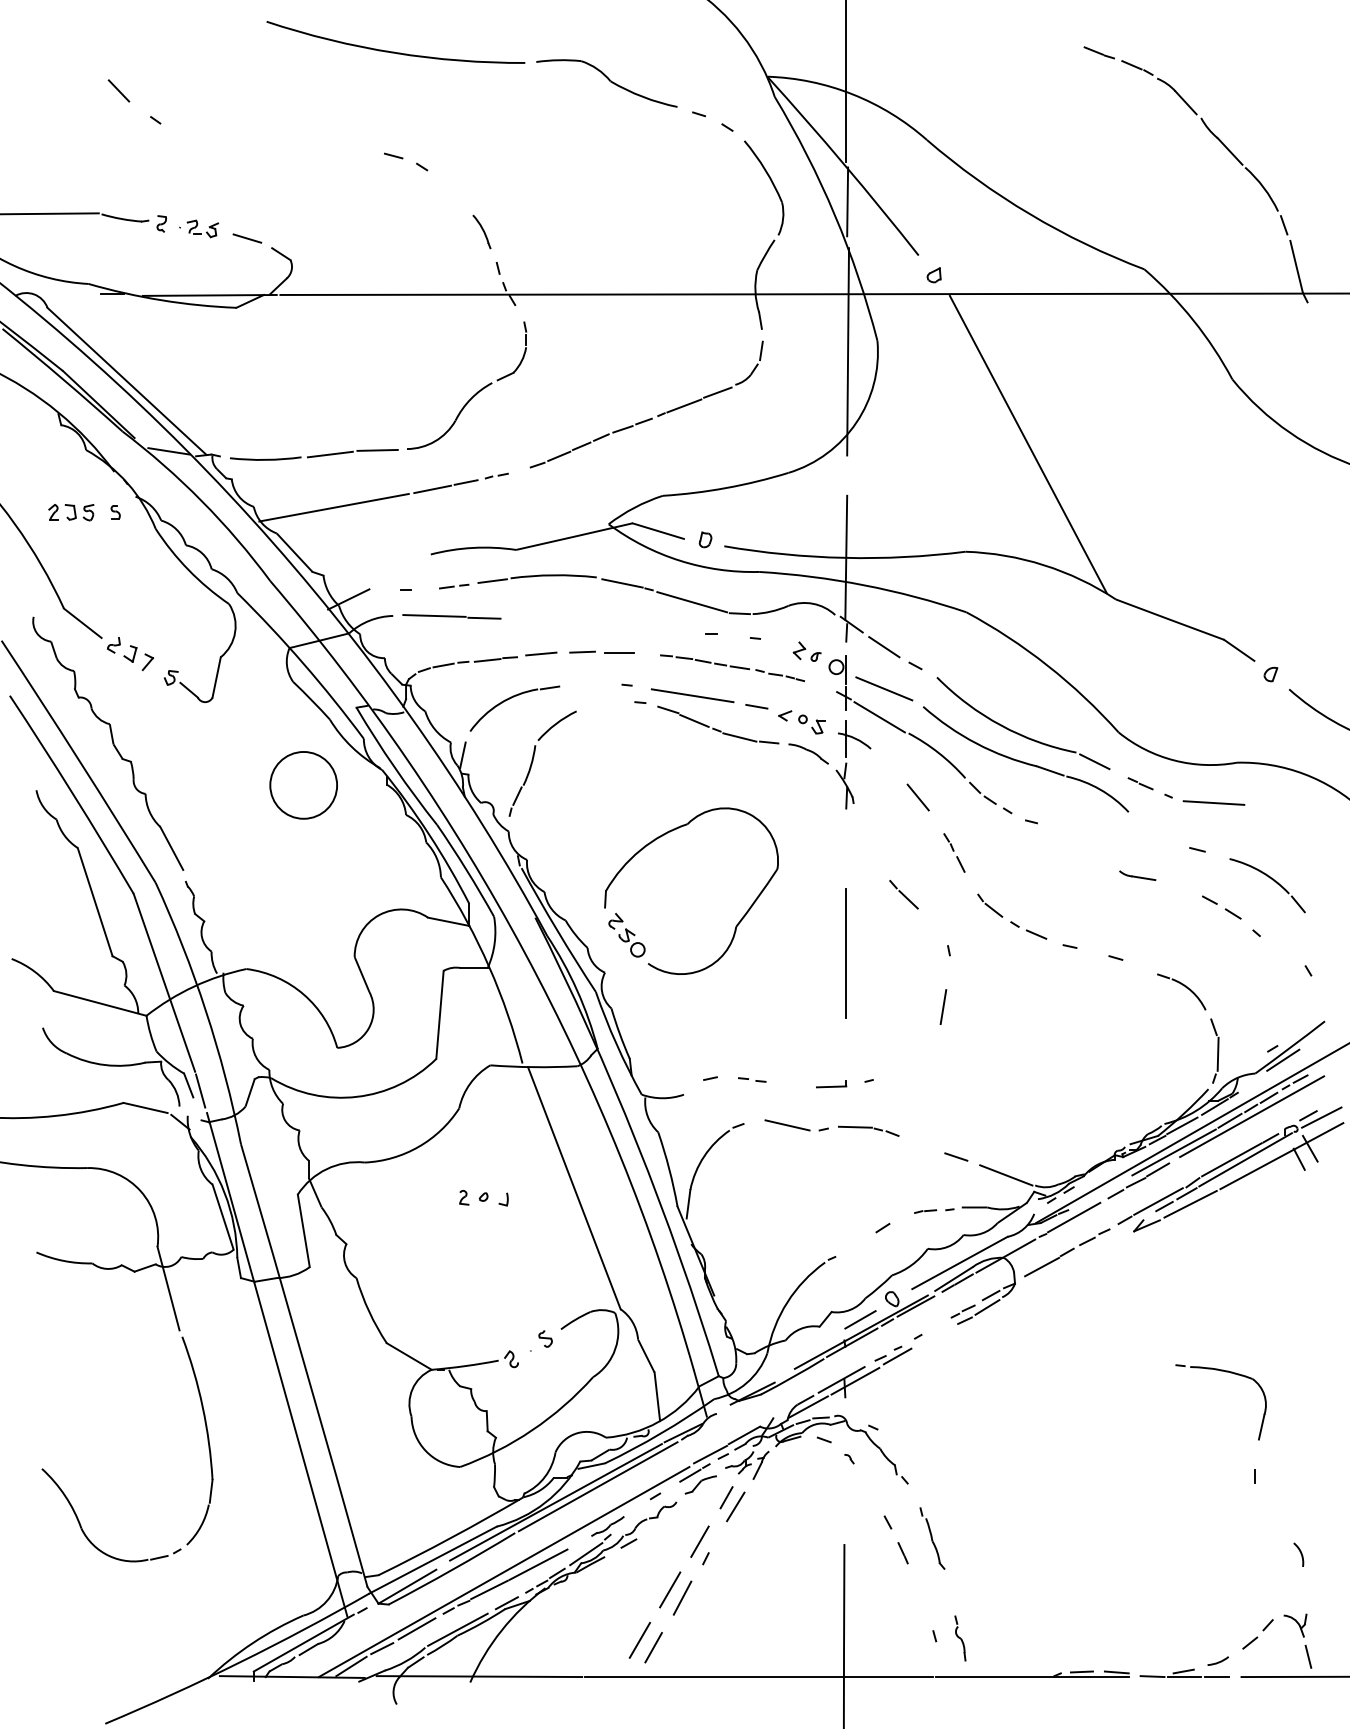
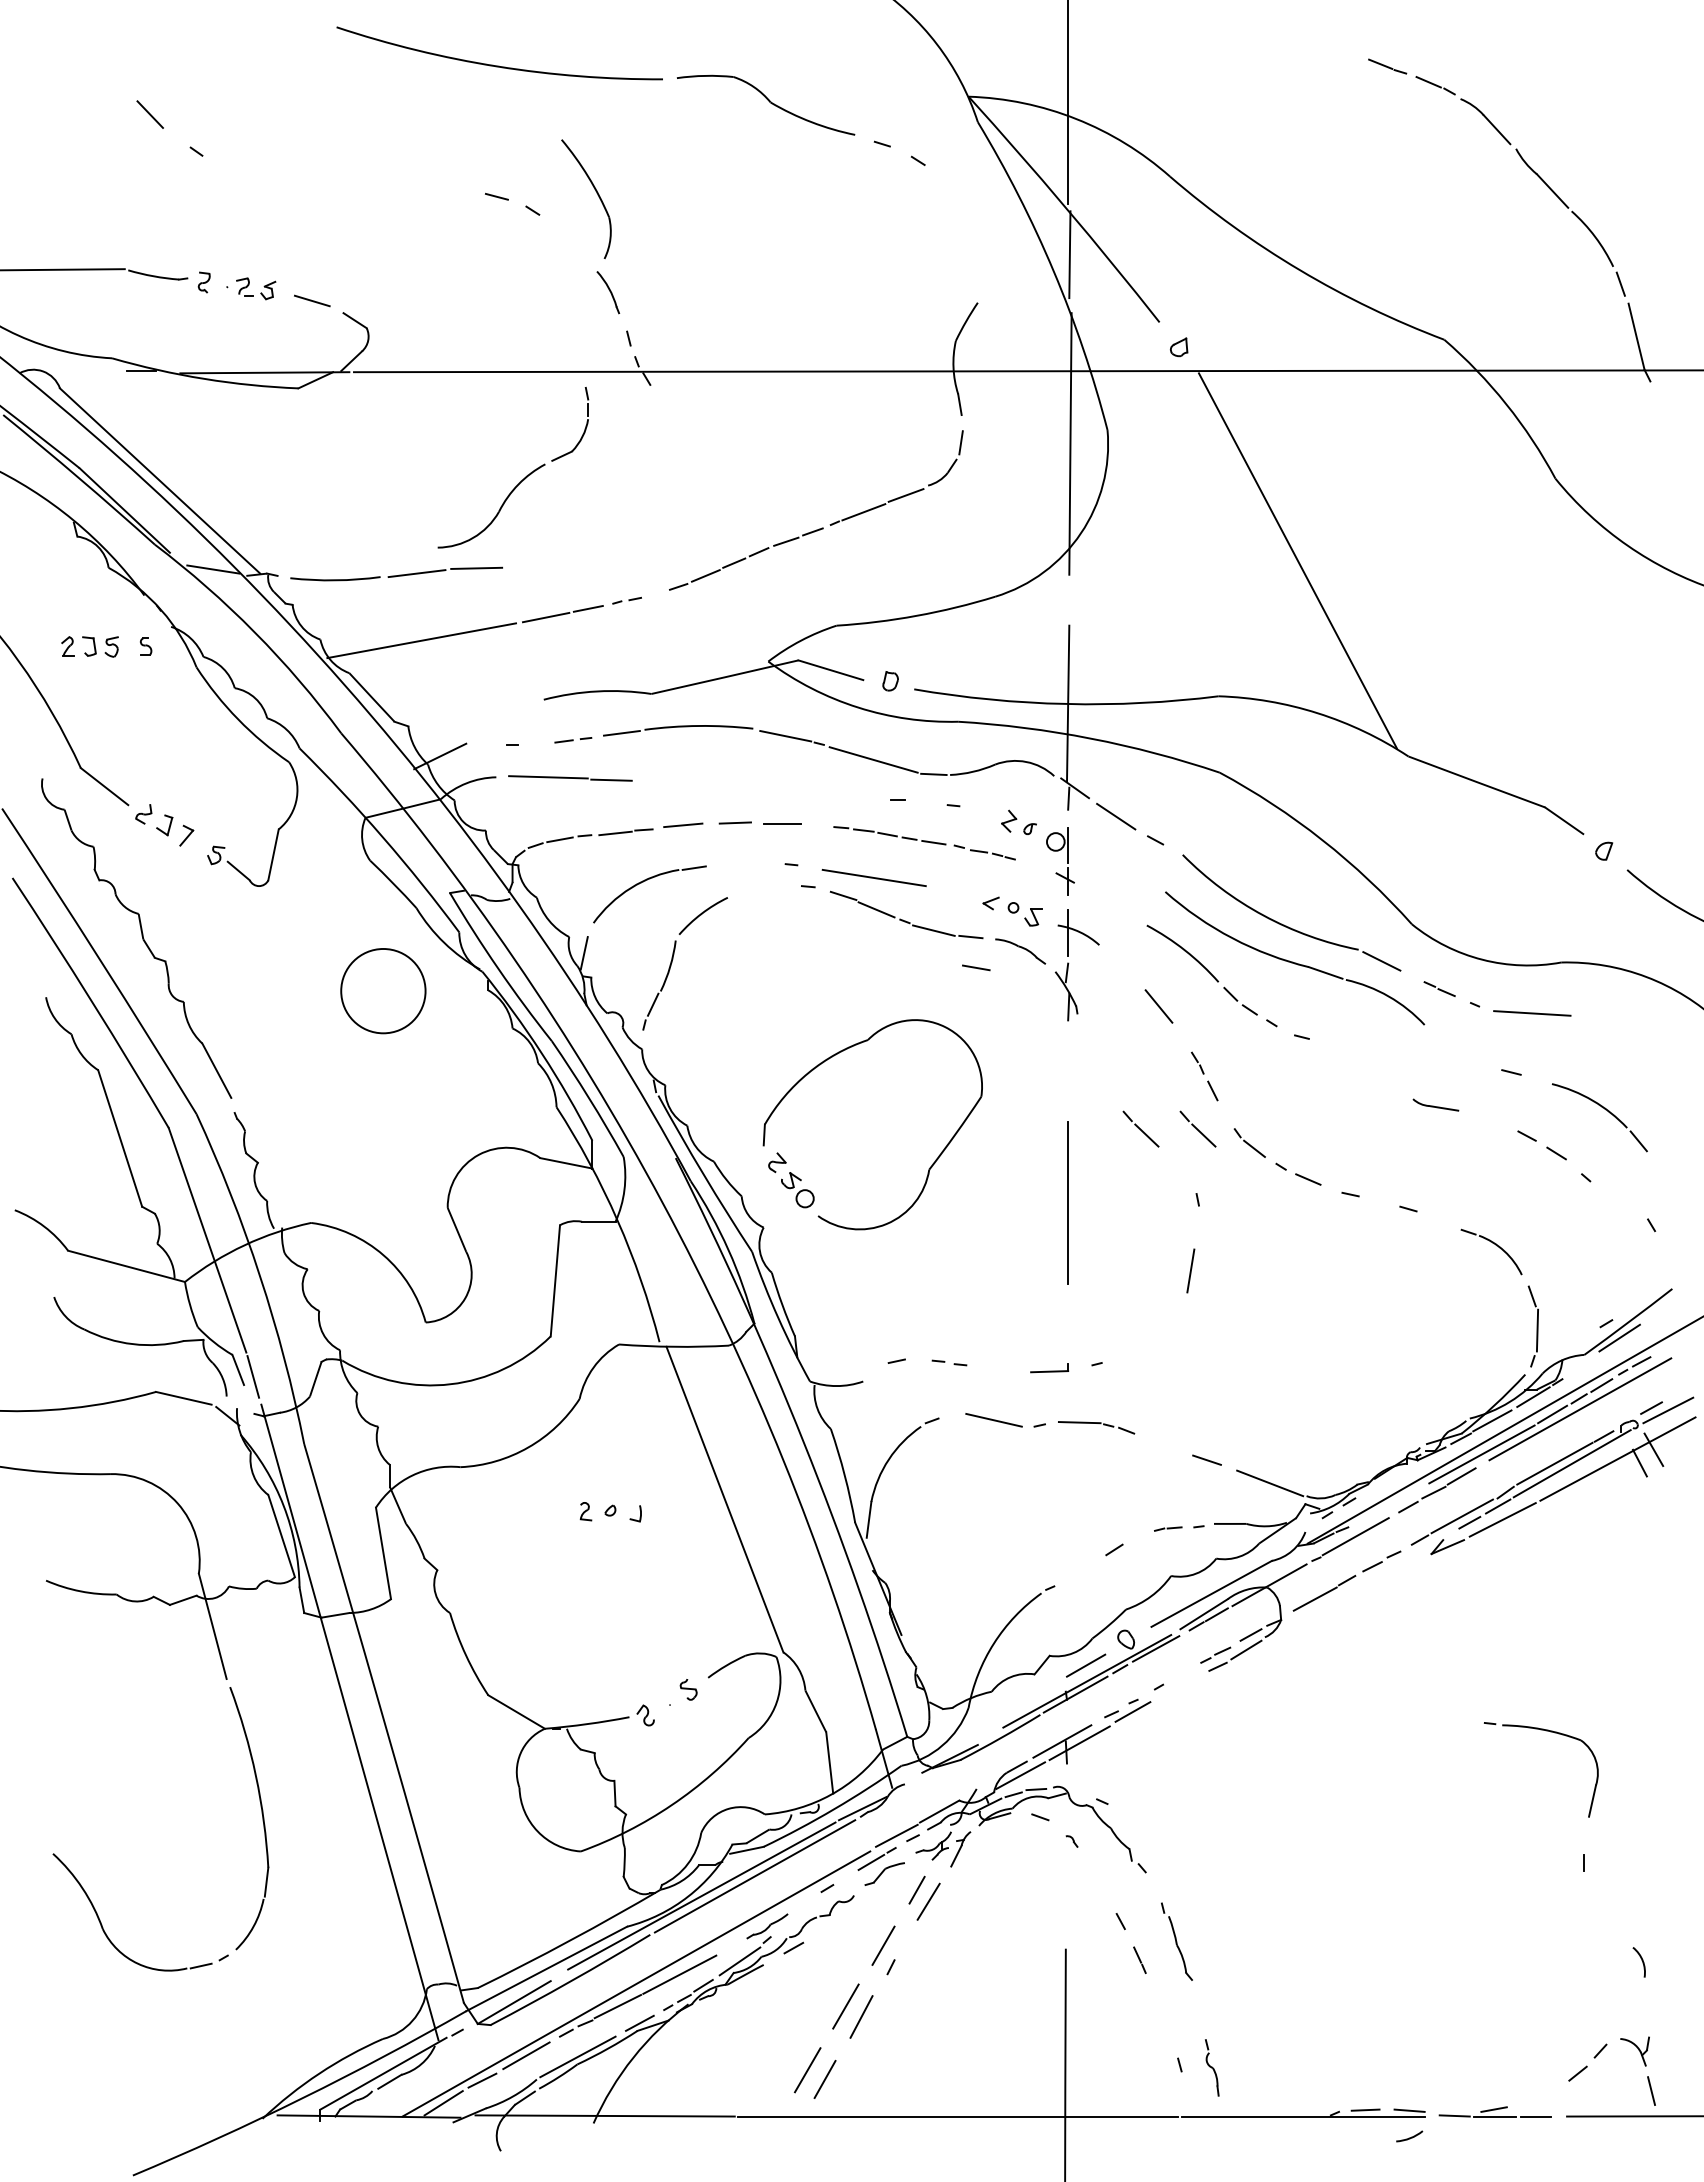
part: (772, 183) -> (596, 193), moved
part: (475, 393) -> (524, 477), moved
line: (883, 688) -> (1115, 868), removed
line: (757, 706) -> (976, 967), moved
line: (879, 717) -> (1110, 905), removed
line: (948, 894) -> (1197, 1128), added
arc: (1218, 1661) -> (1409, 2137), moved

